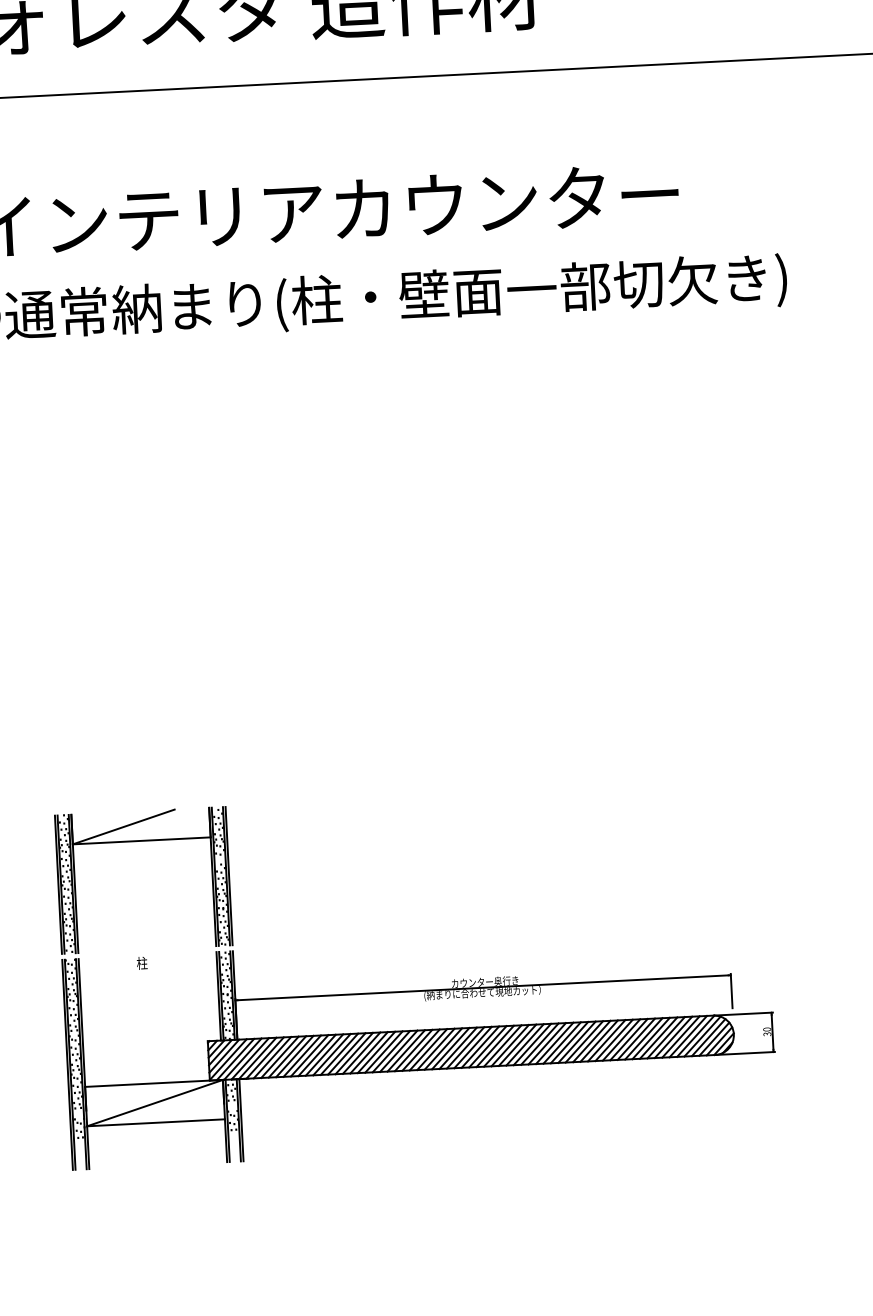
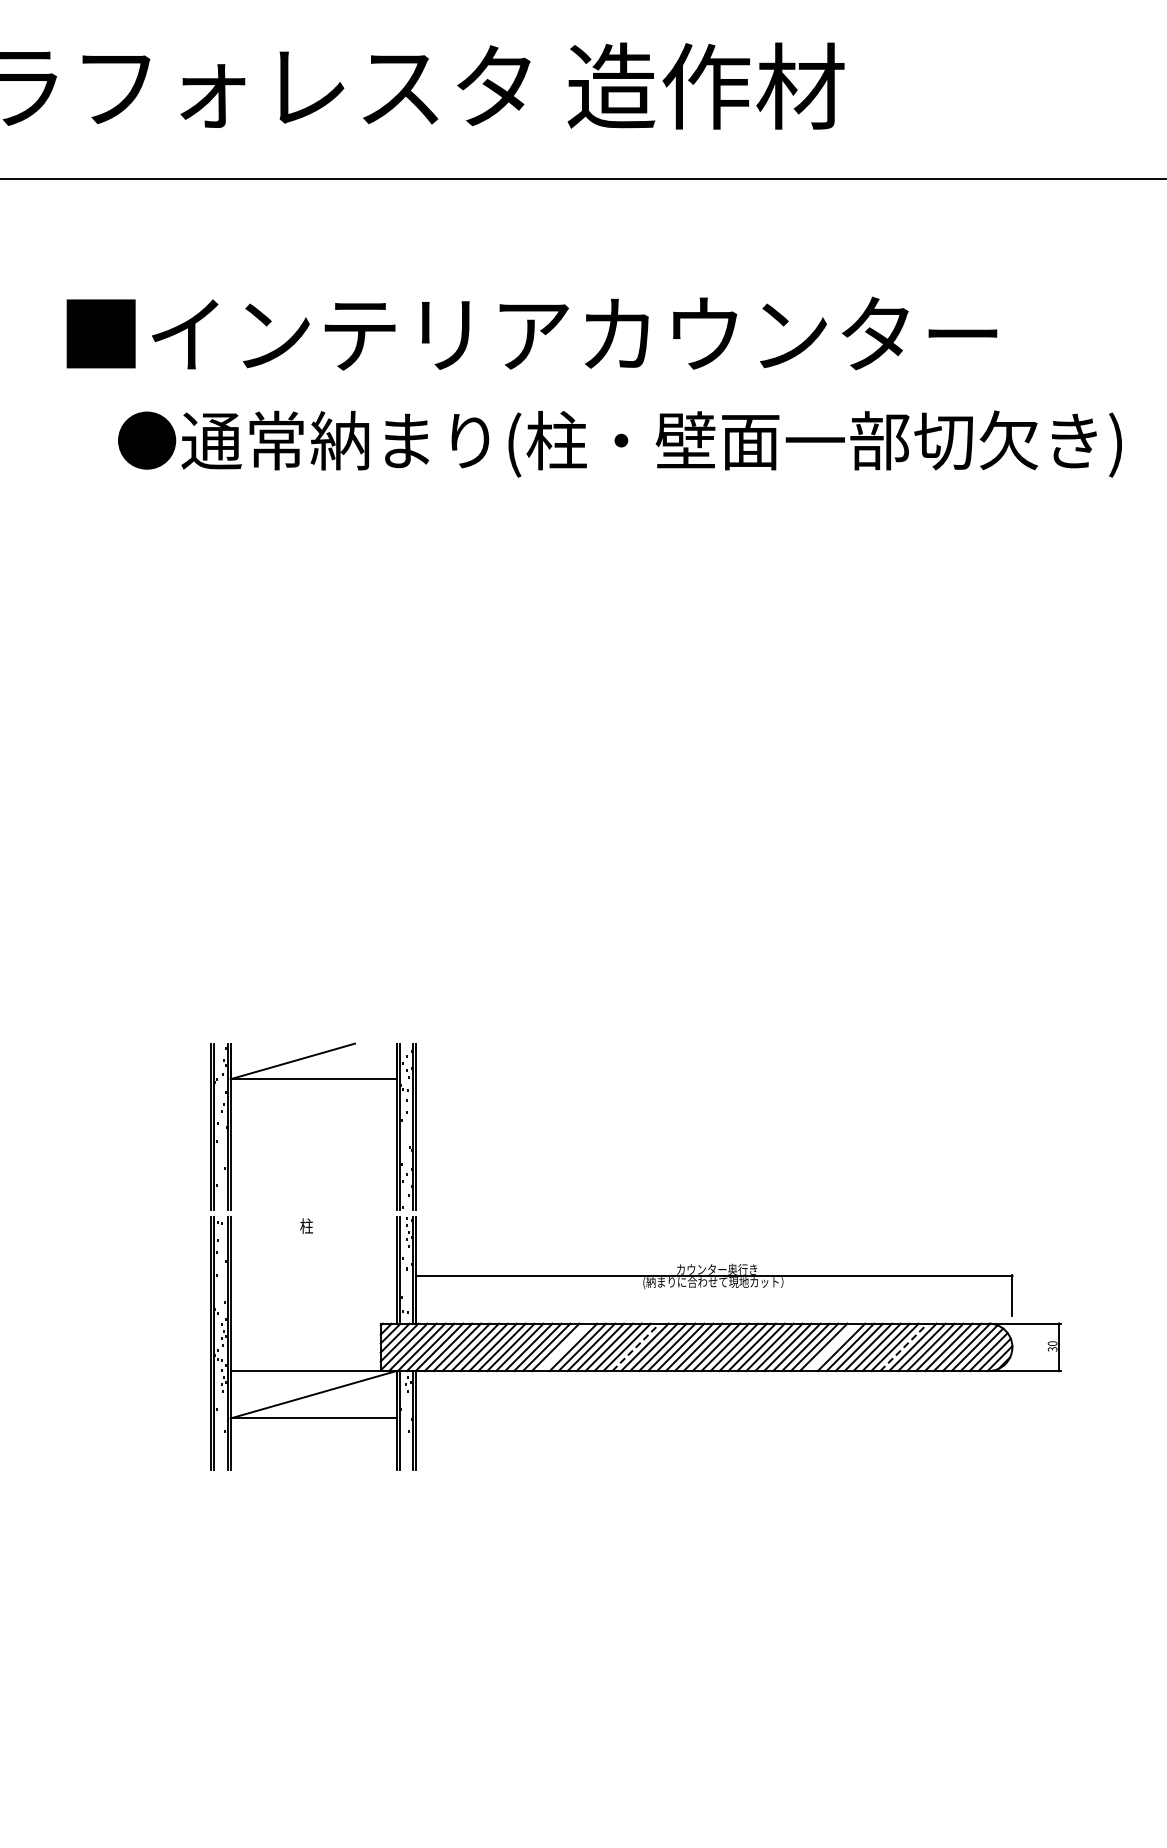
line: (644, 1038) -> (904, 1346), solid -> dashed
line: (584, 1042) -> (832, 1347), removed
line: (421, 1049) -> (636, 1346), solid -> dashed
line: (361, 1053) -> (564, 1347), removed

